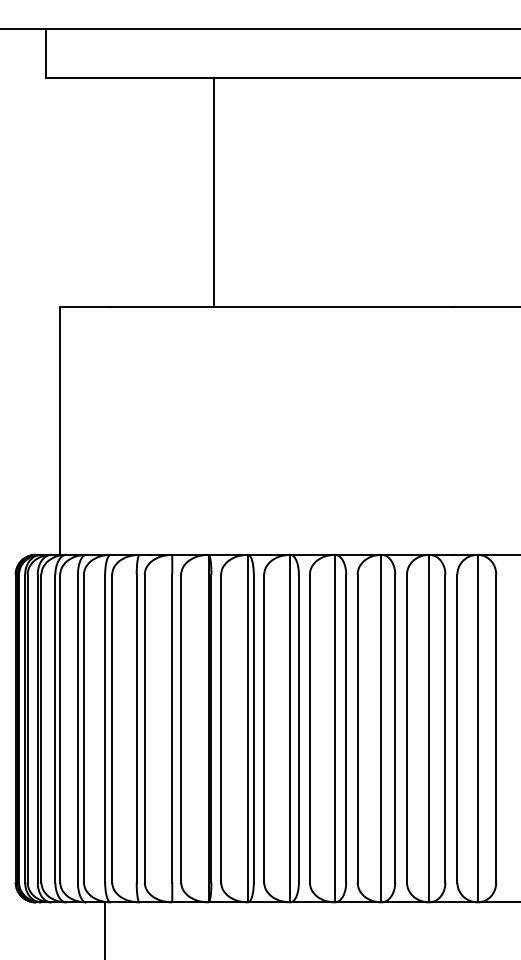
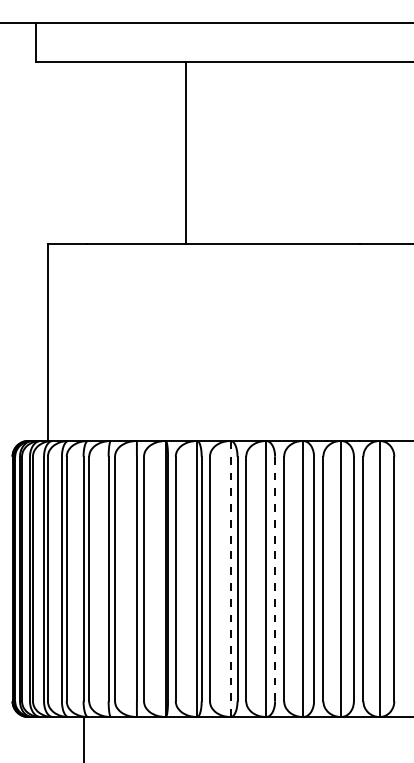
line: (214, 191) -> (186, 152), moved
line: (290, 727) -> (230, 578), solid -> dashed
line: (346, 729) -> (275, 579), solid -> dashed

